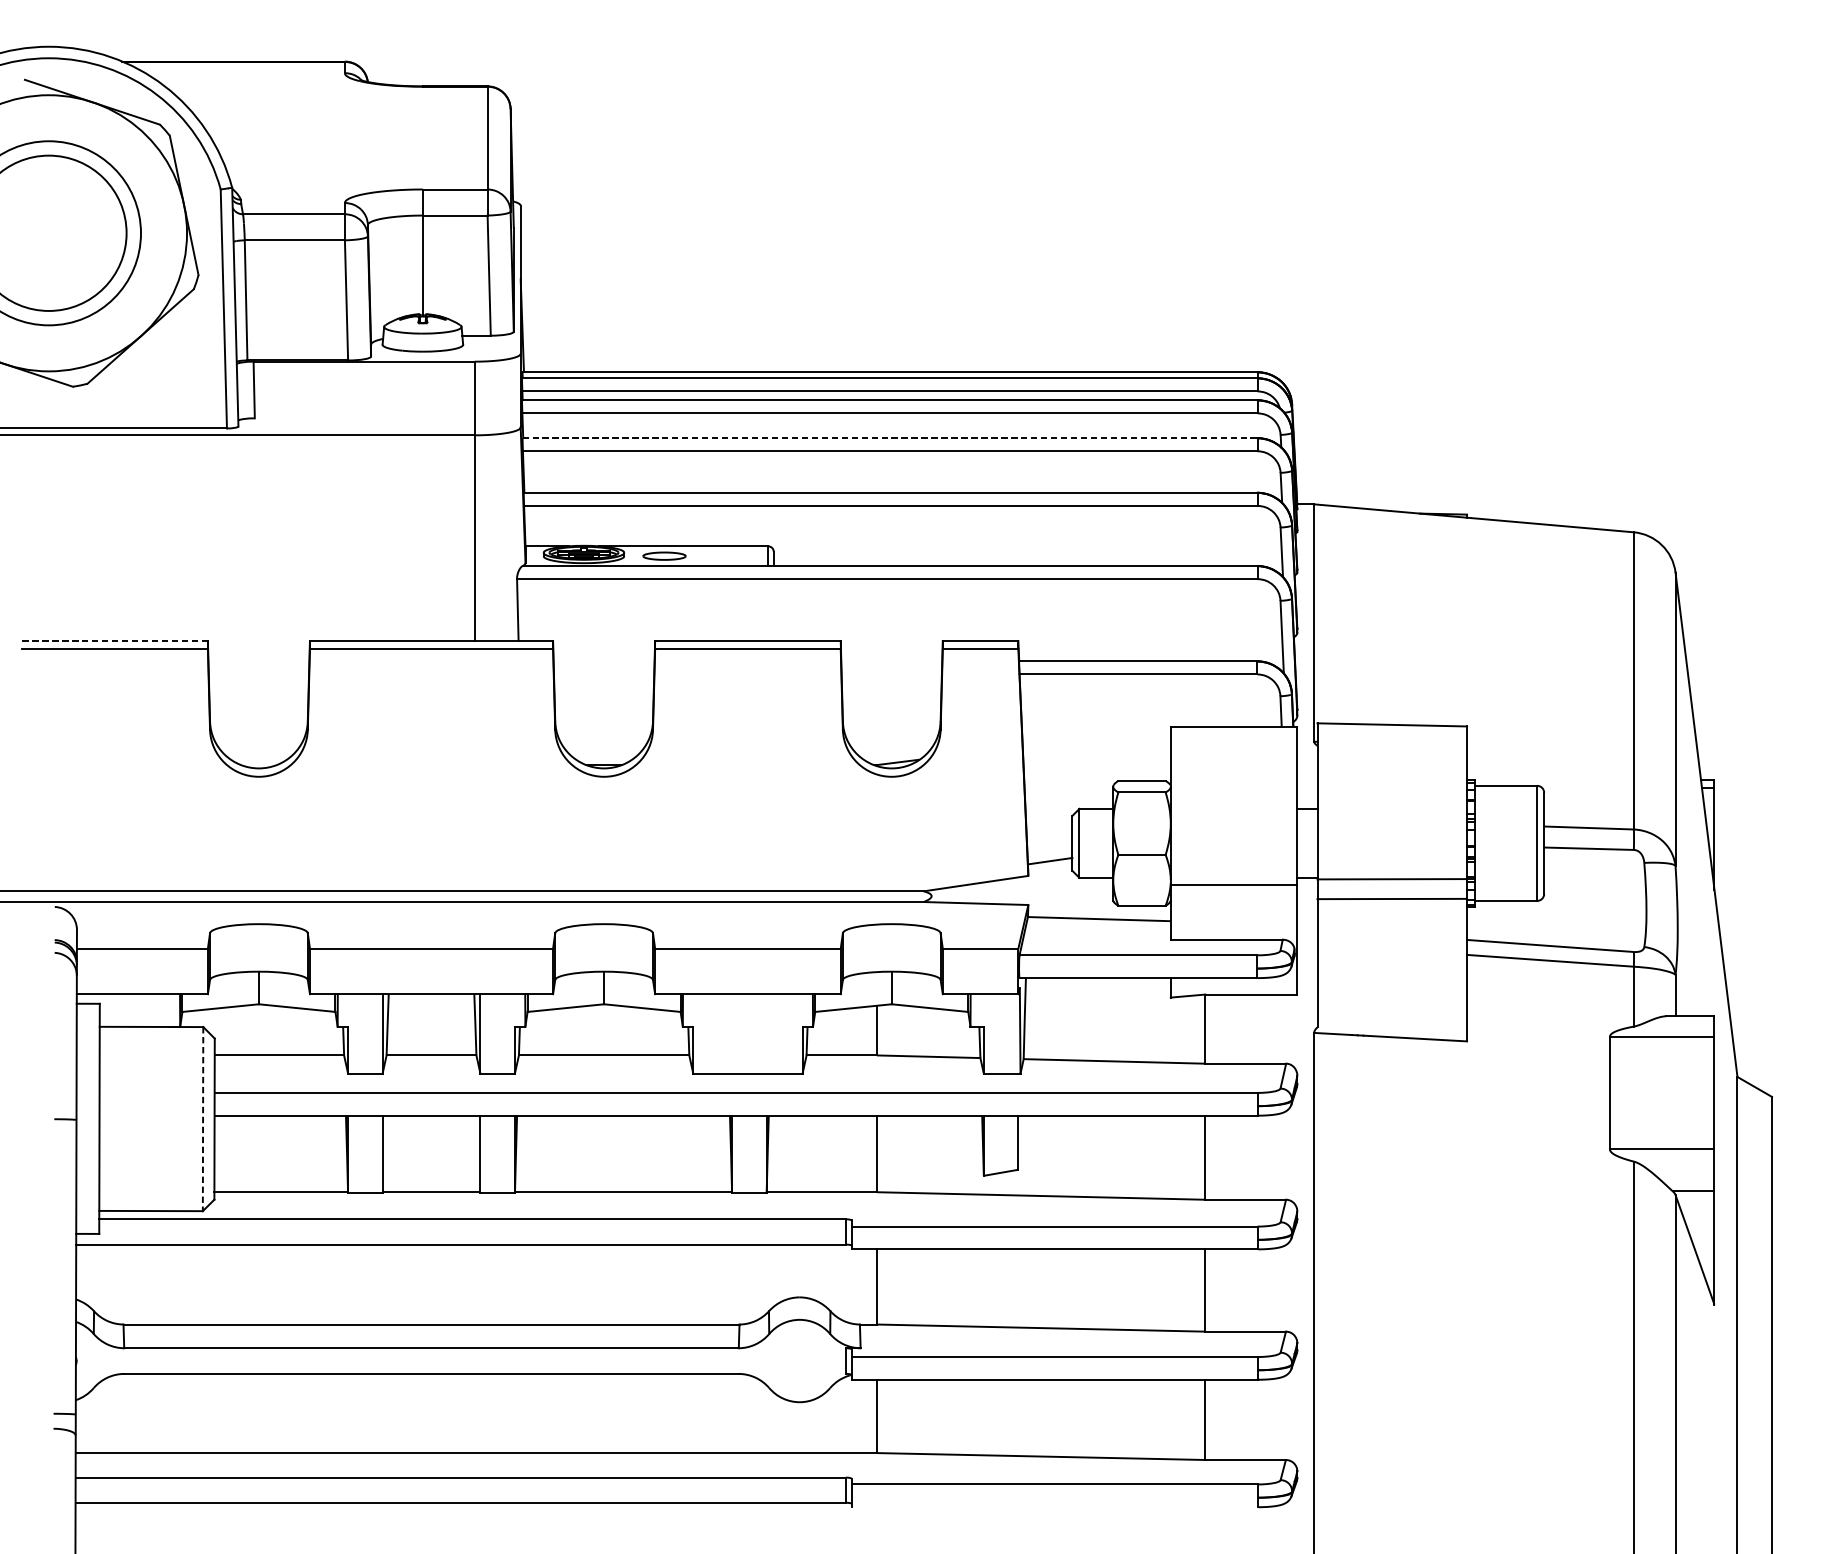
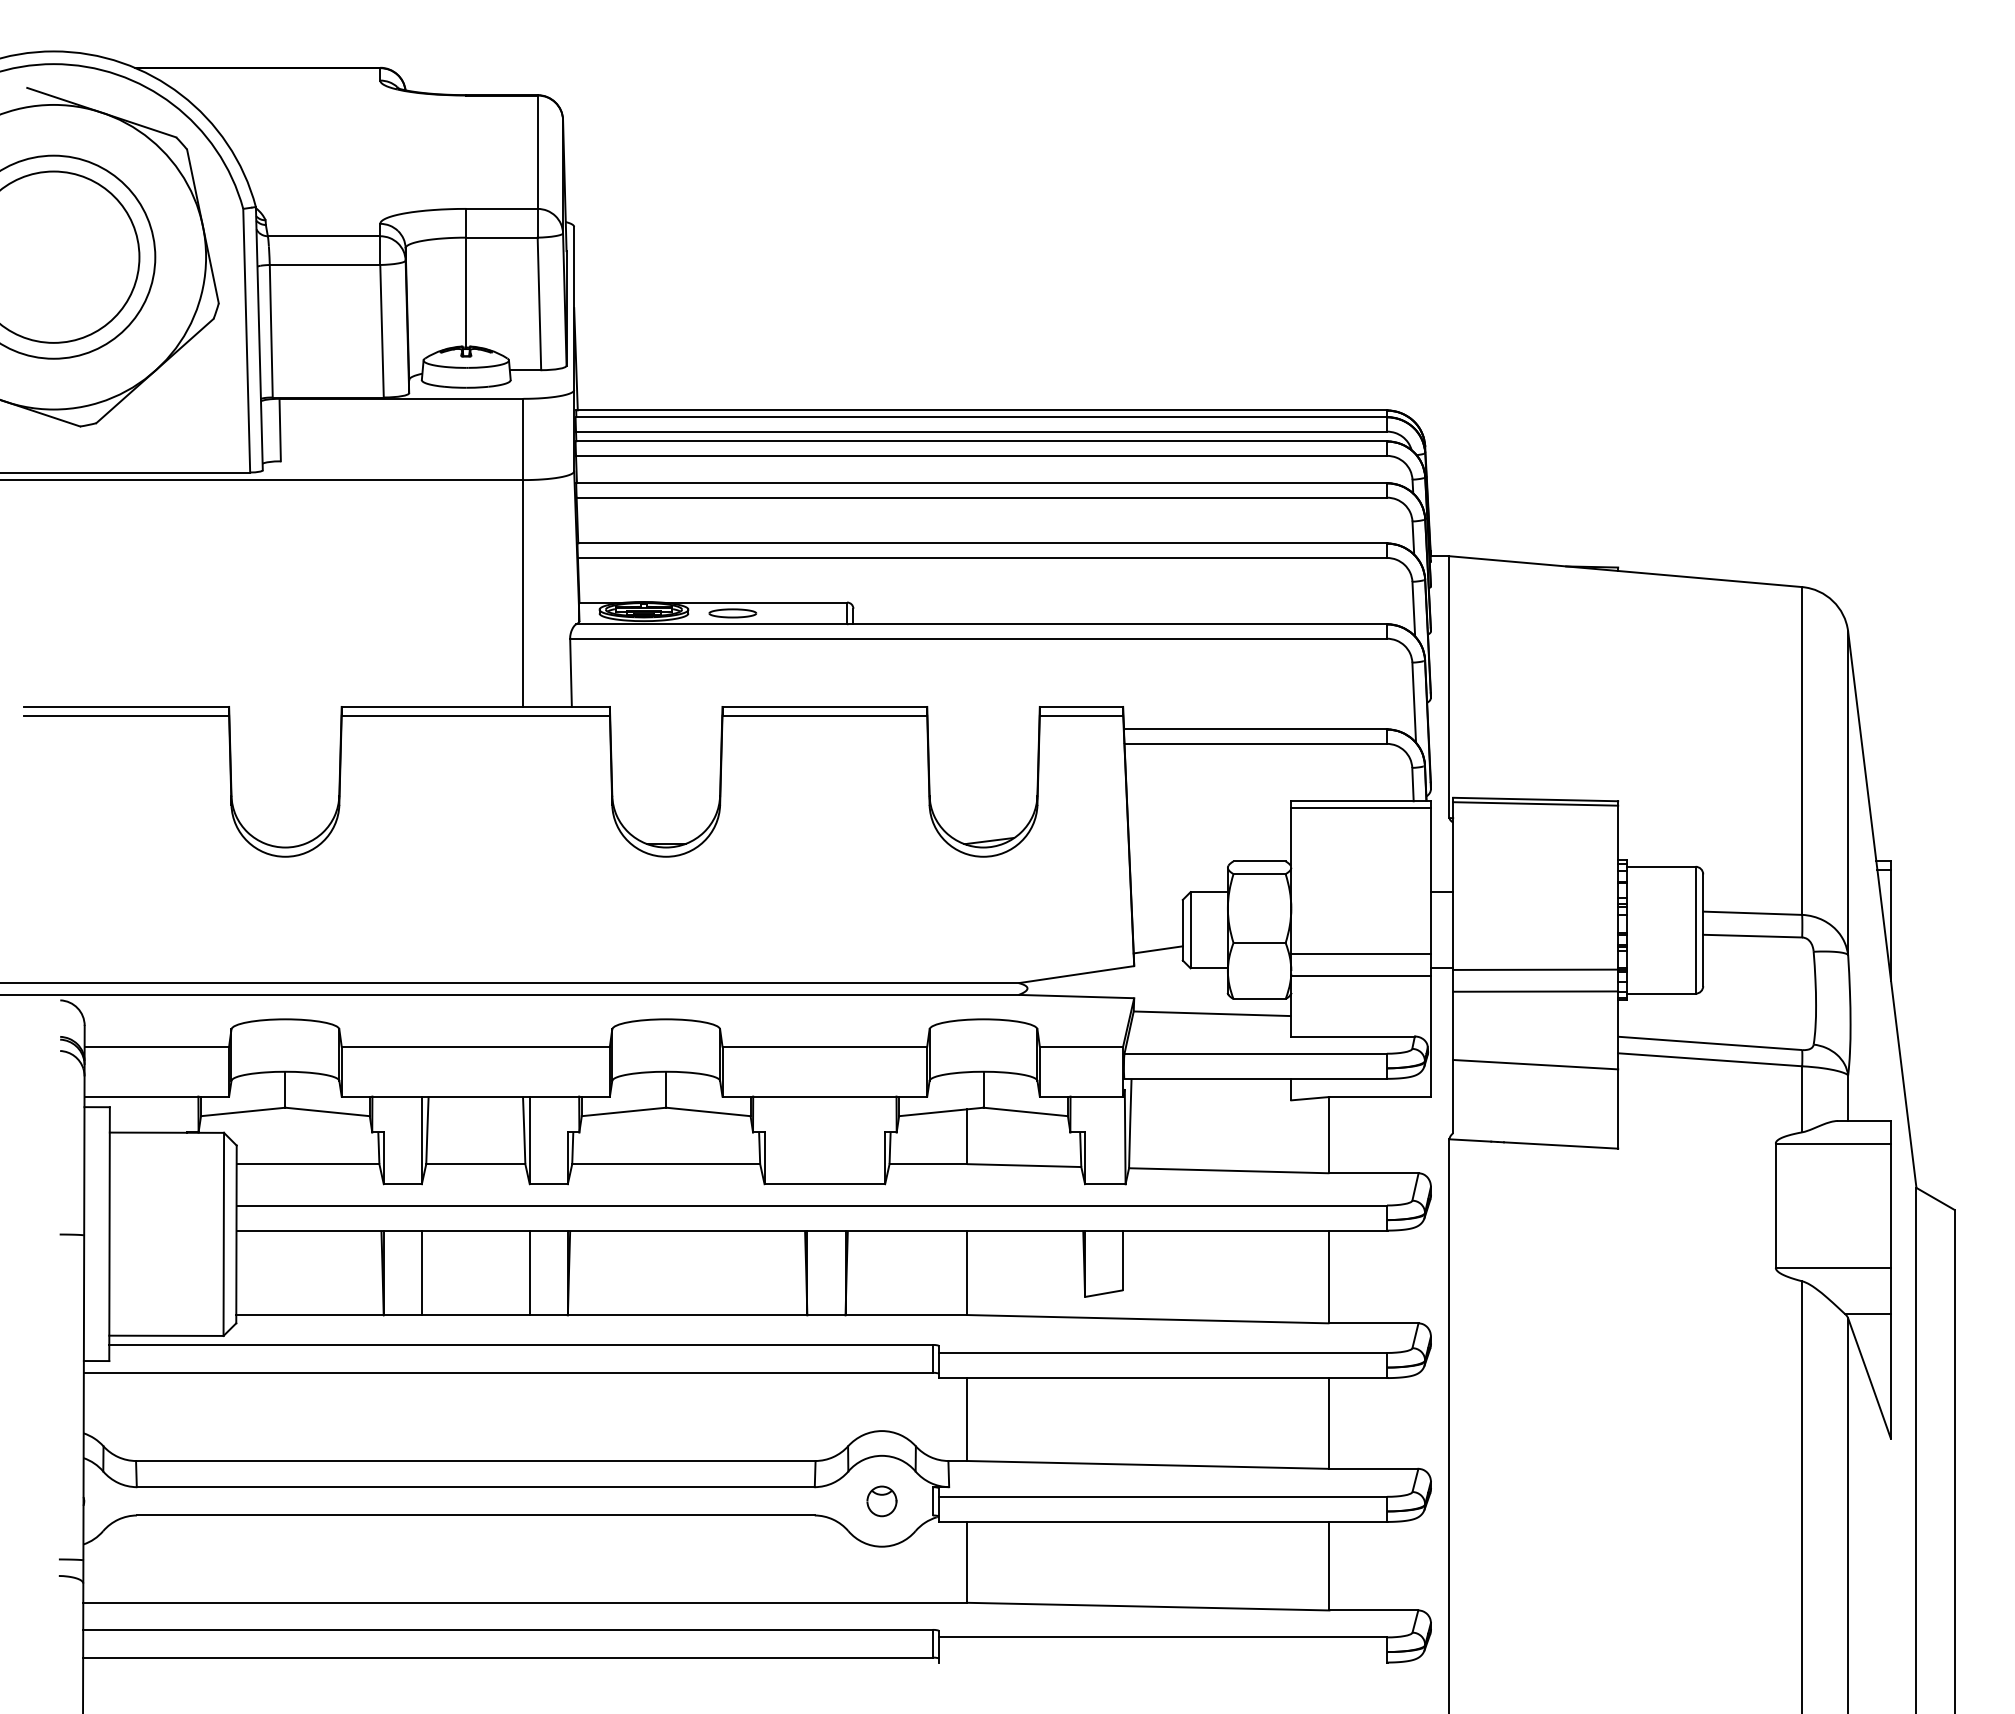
line: (890, 438) -> (982, 483), dashed -> solid
line: (115, 640) -> (127, 706), dashed -> solid
line: (1392, 728) -> (1535, 803), added
line: (1233, 733) -> (1360, 808), added
line: (1233, 865) -> (1360, 954), added
line: (1392, 965) -> (1535, 1064), added
line: (202, 1119) -> (223, 1234), dashed -> solid
part: (799, 1361) -> (881, 1501), added

